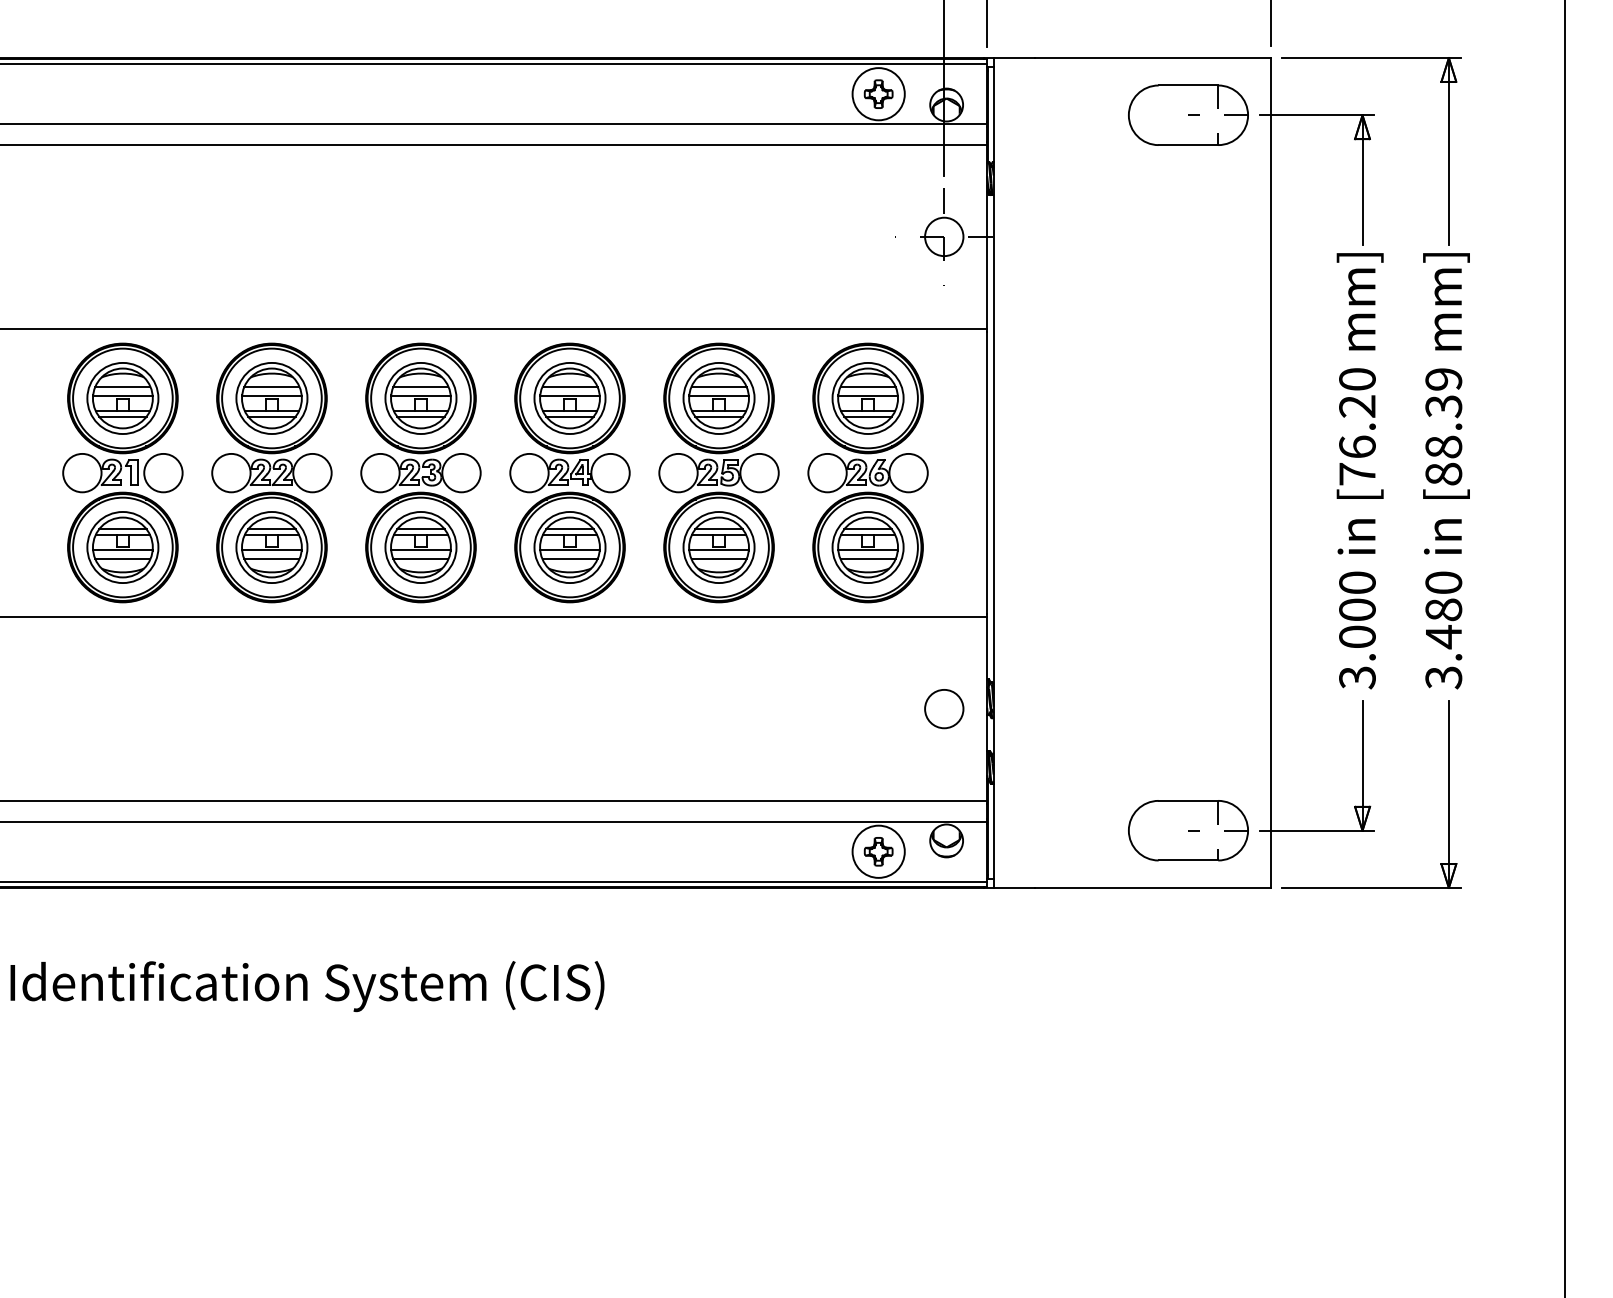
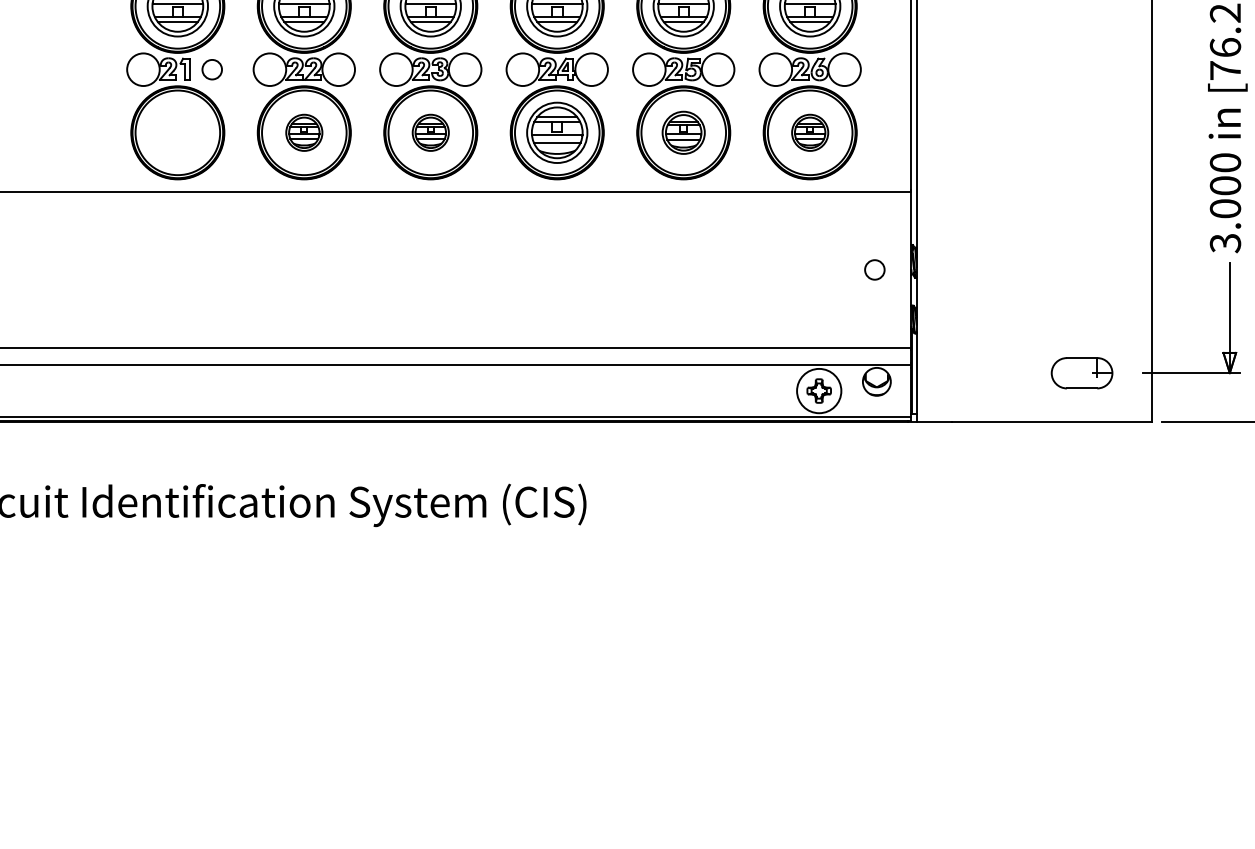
circle: (163, 472) -> (212, 69), size x0.6
part: (122, 547) -> (177, 132), removed
part: (271, 547) -> (303, 132), size x0.6
part: (420, 547) -> (430, 132), size x0.6
part: (718, 547) -> (683, 132), size x0.7
part: (867, 547) -> (809, 132), size x0.6
circle: (944, 708) -> (875, 269), size x0.6
part: (1188, 830) -> (1082, 372), size x0.6

